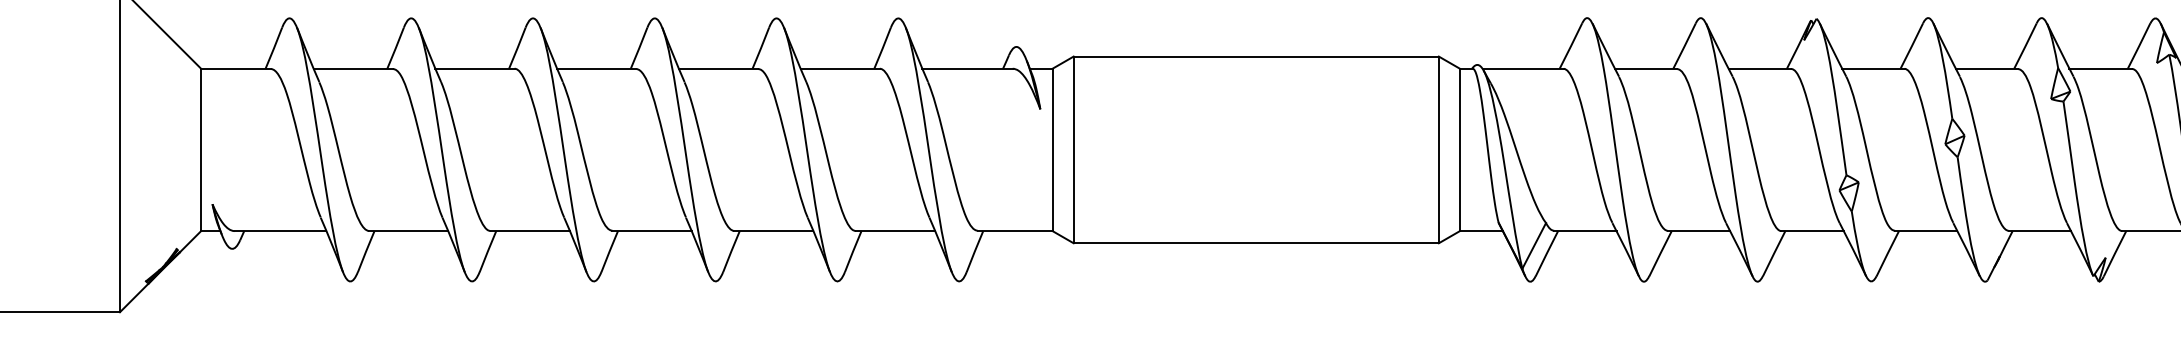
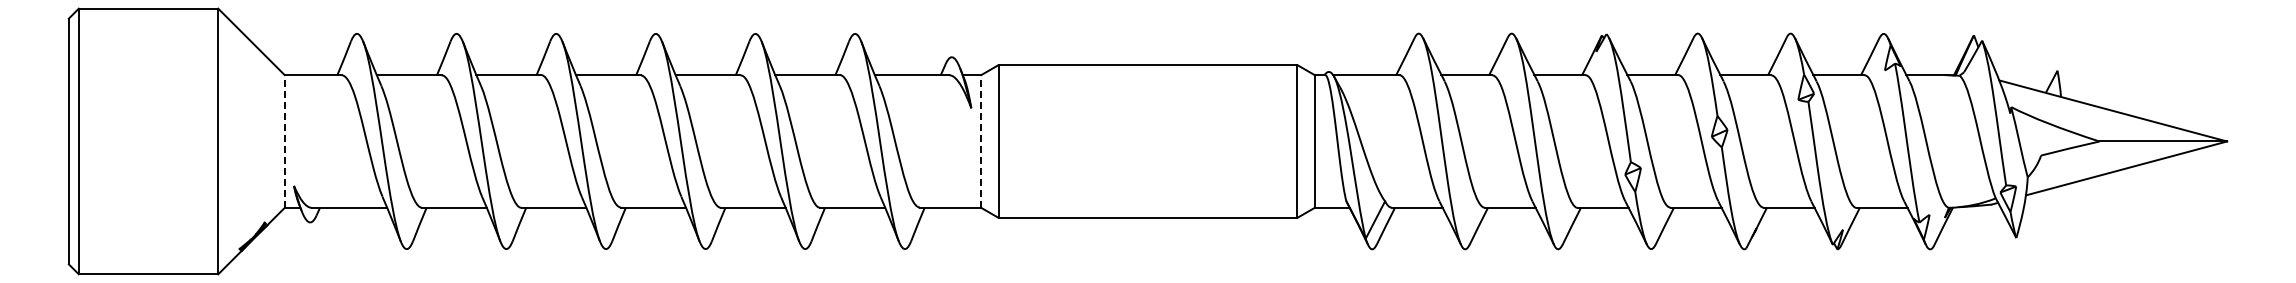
line: (200, 149) -> (284, 141), solid -> dashed
line: (1052, 149) -> (981, 141), solid -> dashed

